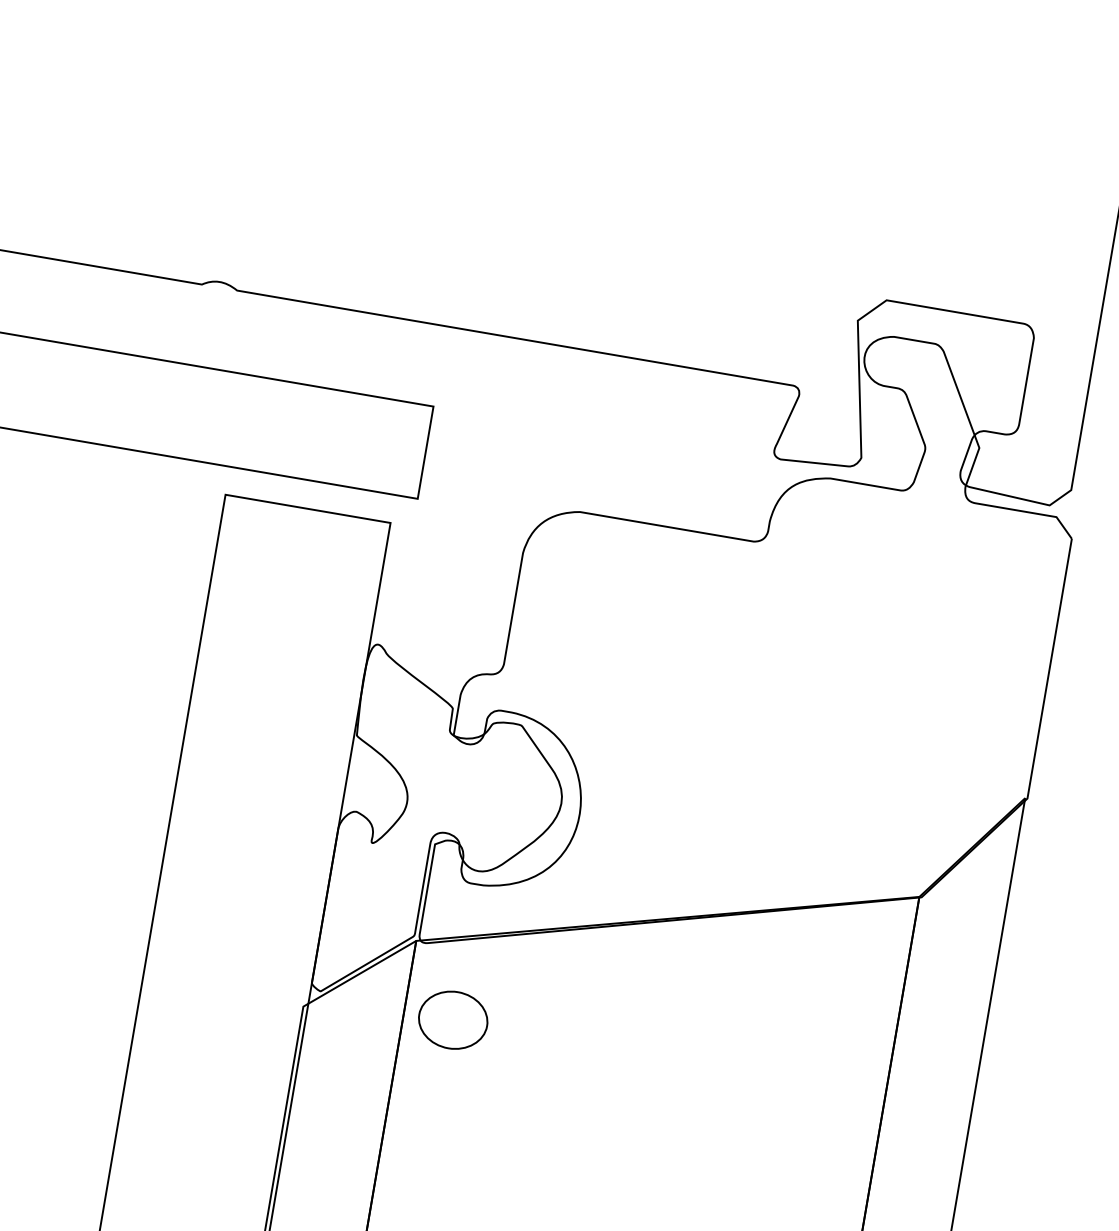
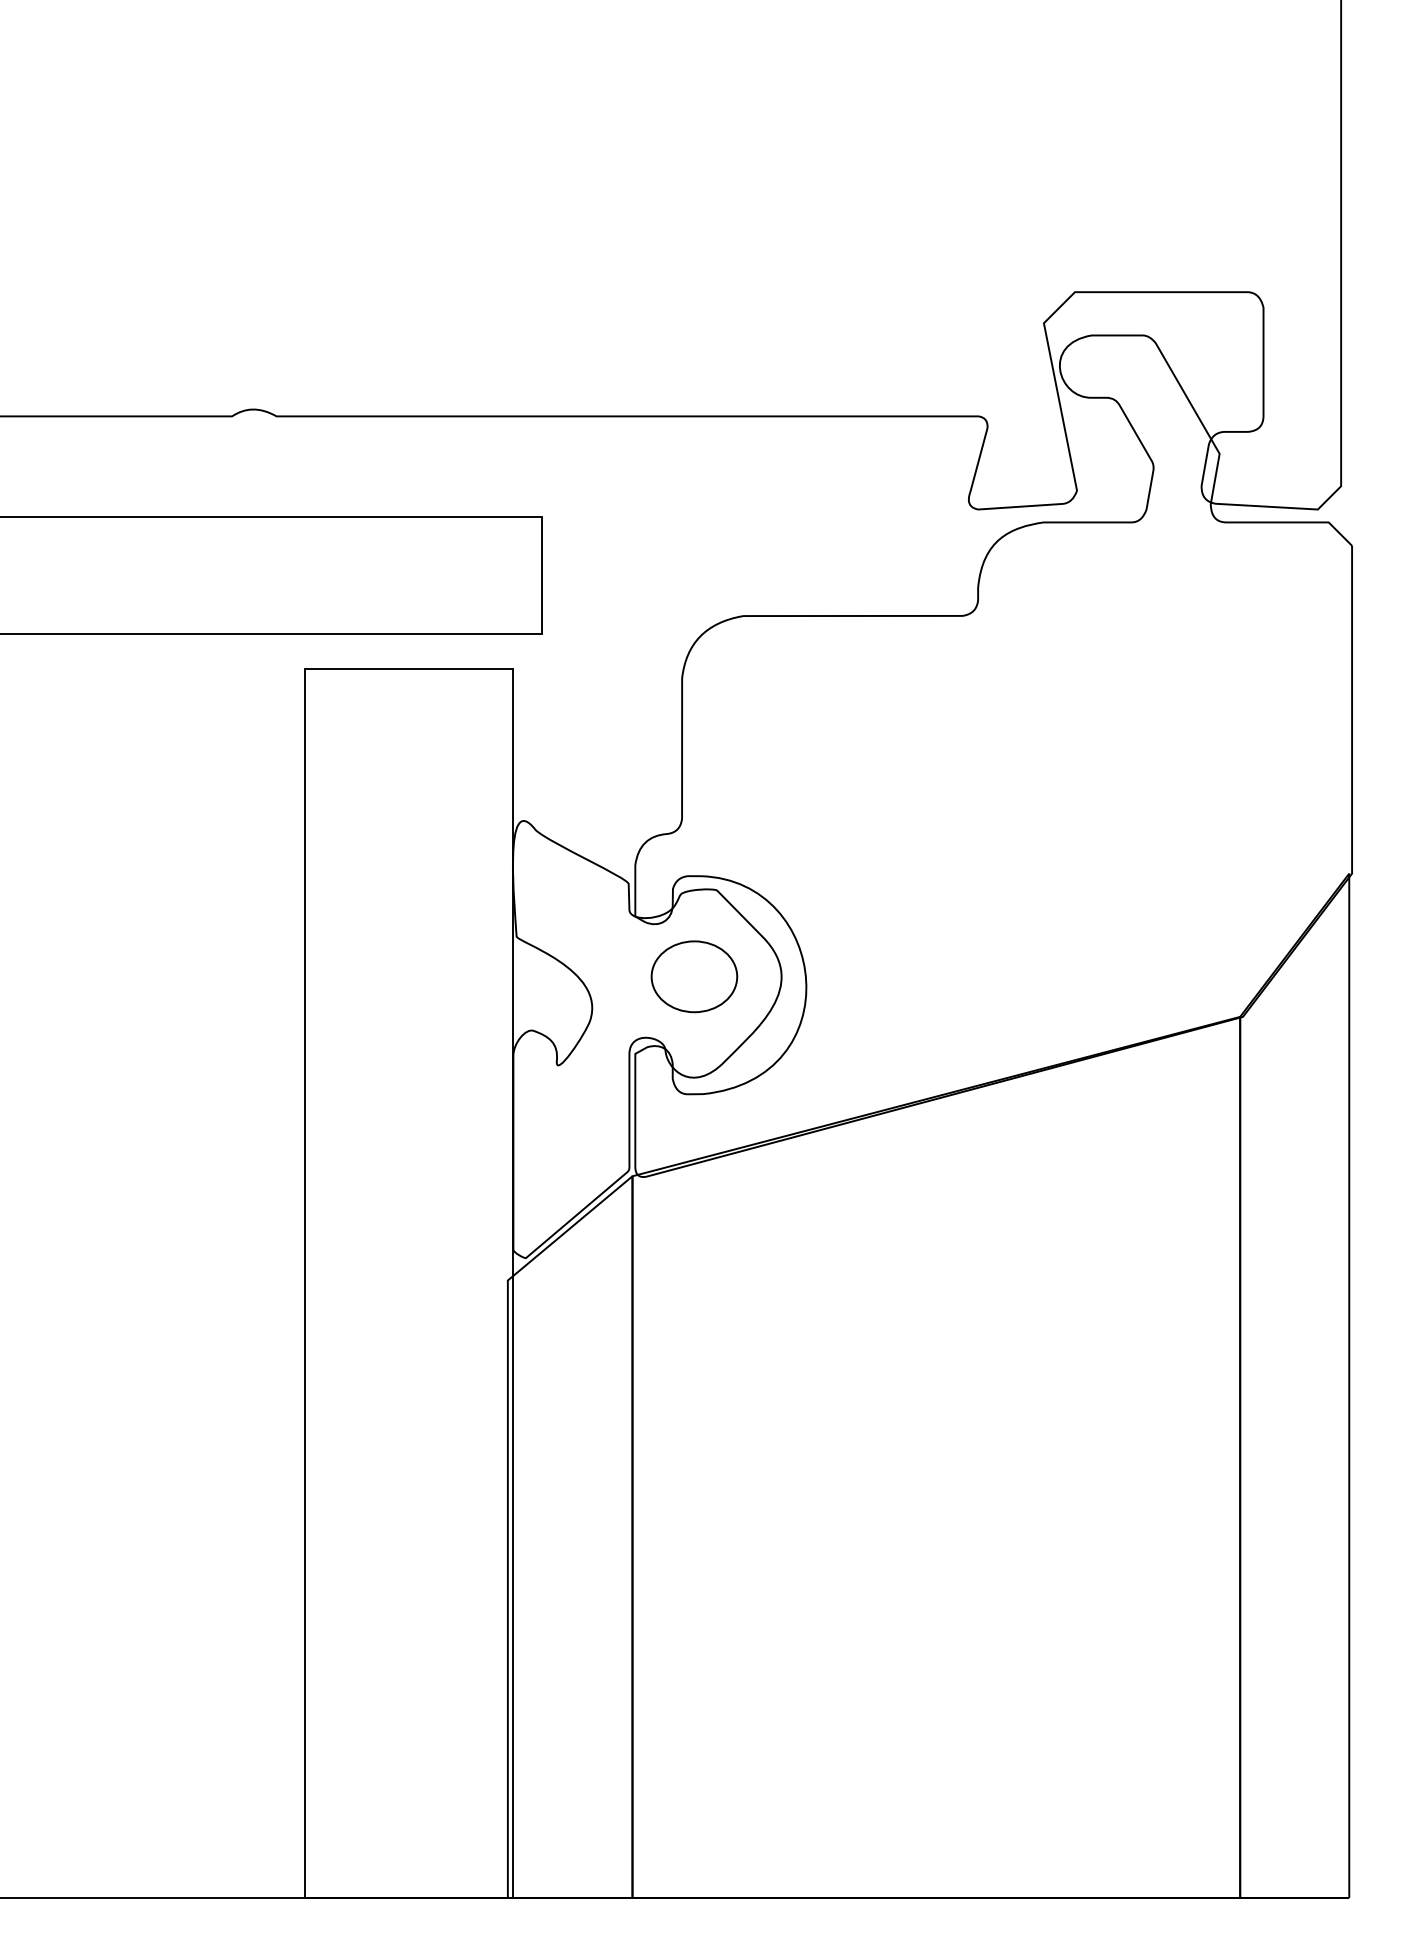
part: (453, 1020) -> (694, 976), moved

